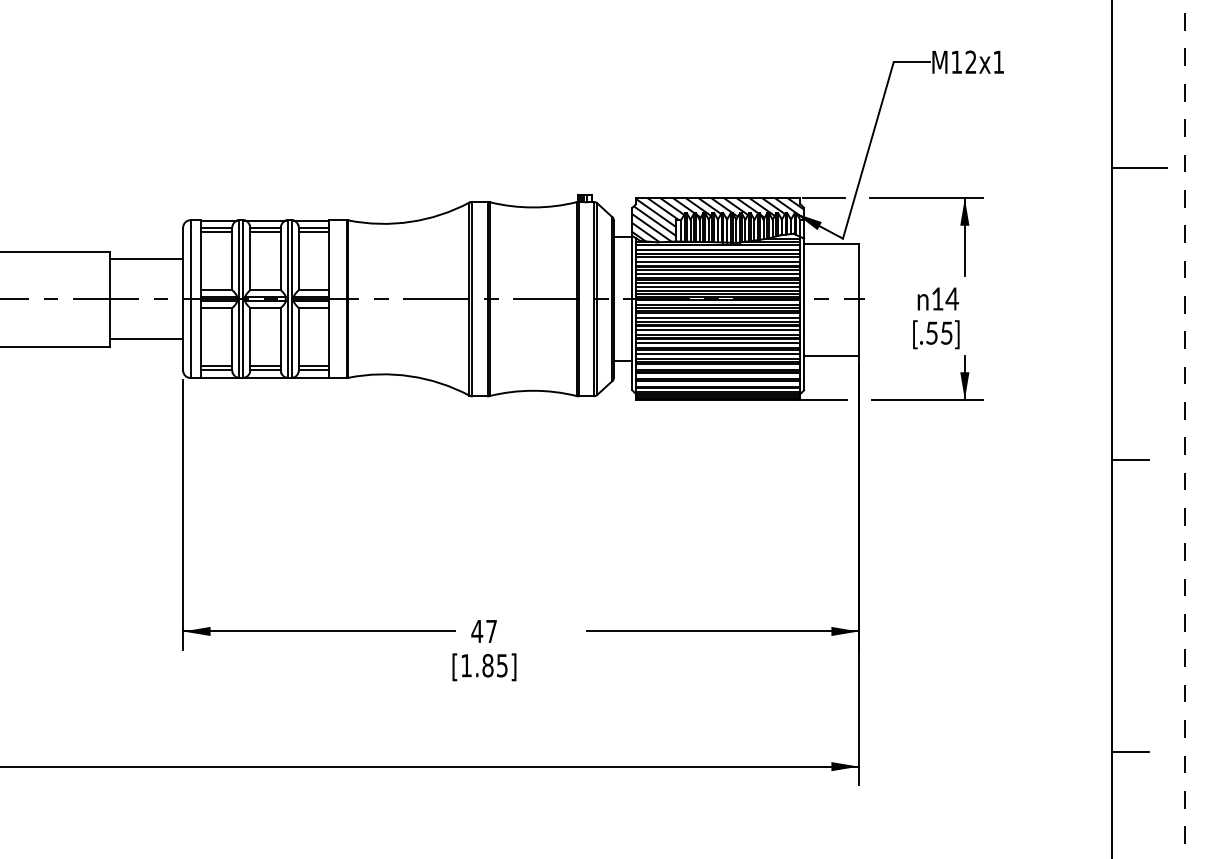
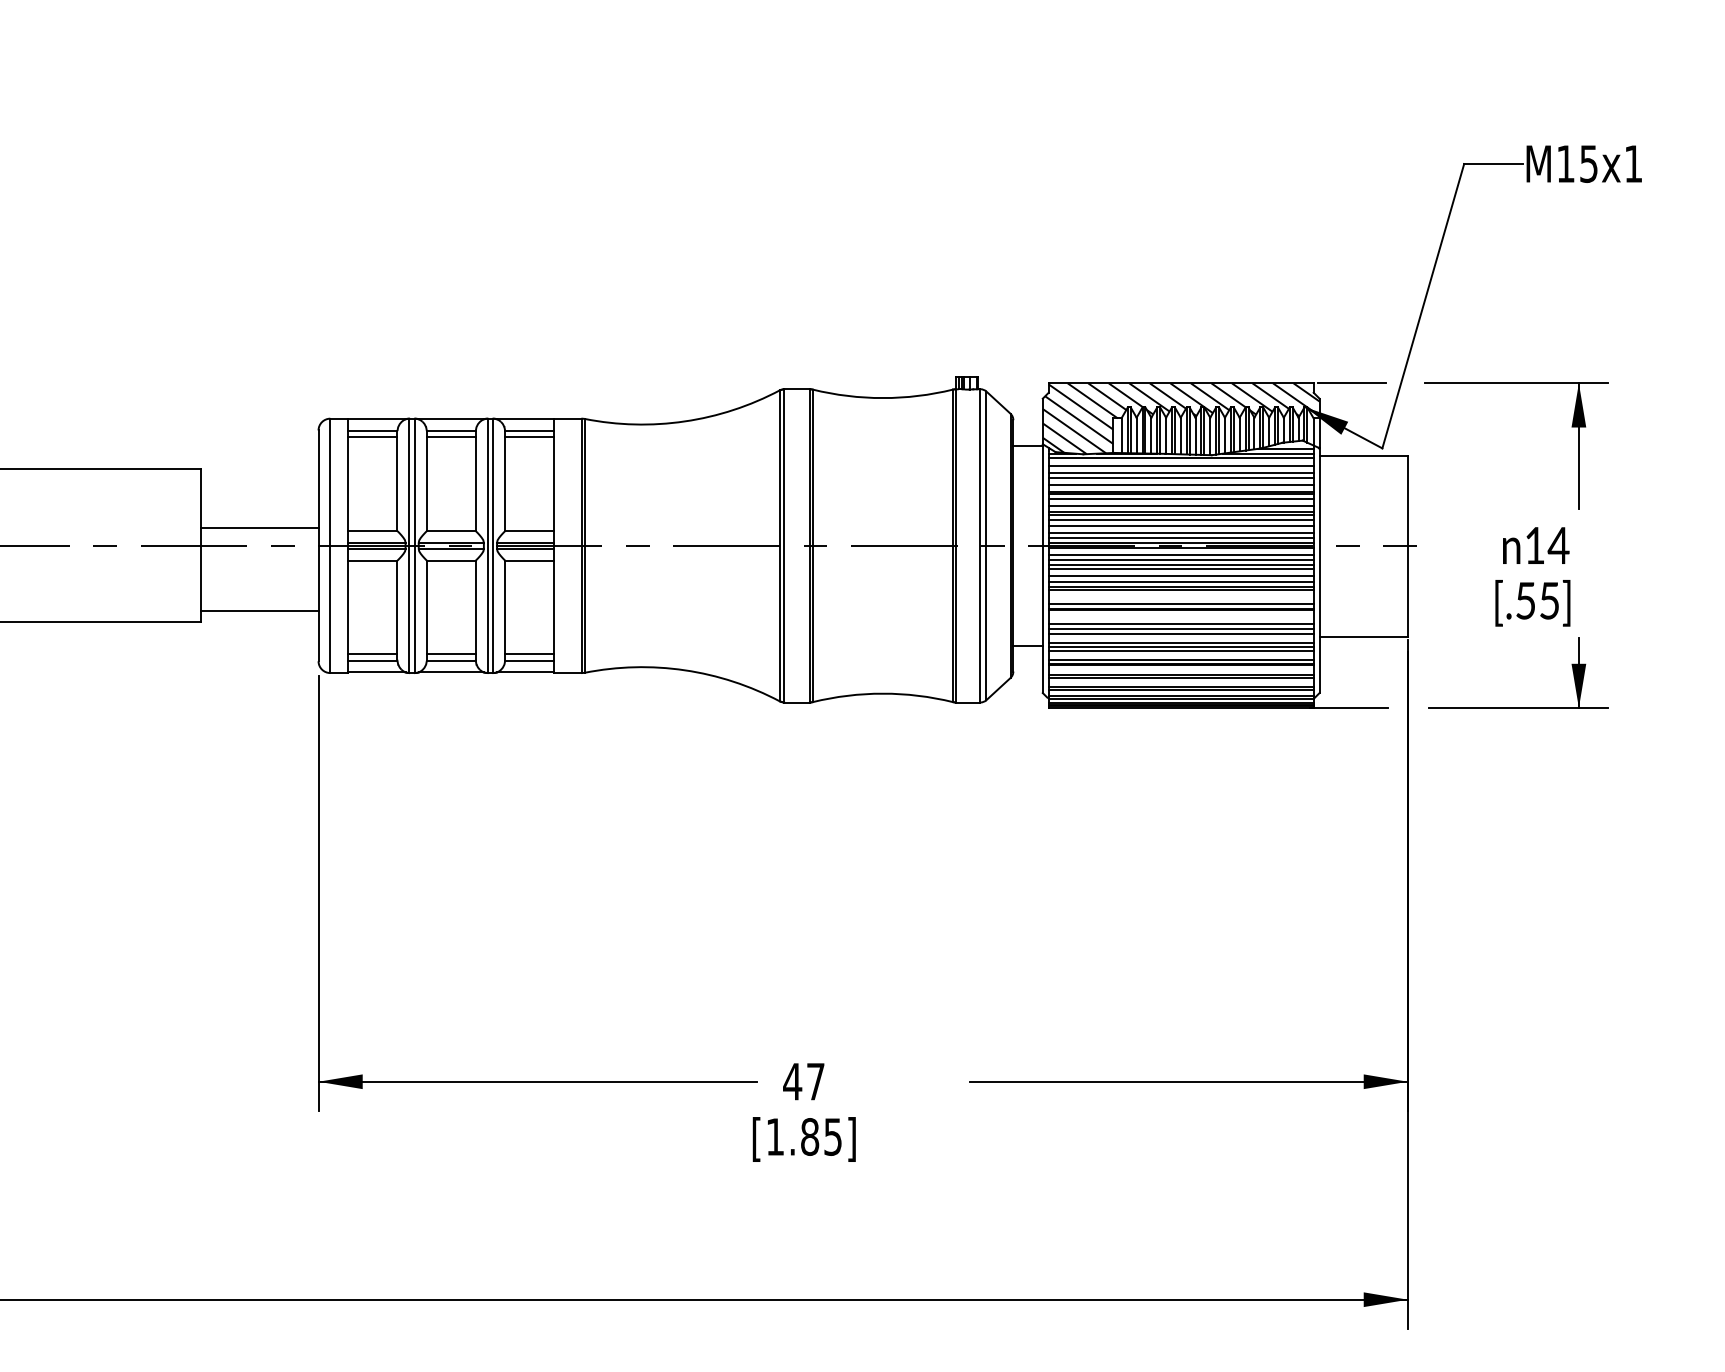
text: (970, 62) -> (1587, 164), M12x1 -> M15x1
line: (146, 258) -> (259, 527), moved
line: (718, 330) -> (1181, 596), removed
line: (718, 342) -> (1181, 615), removed

